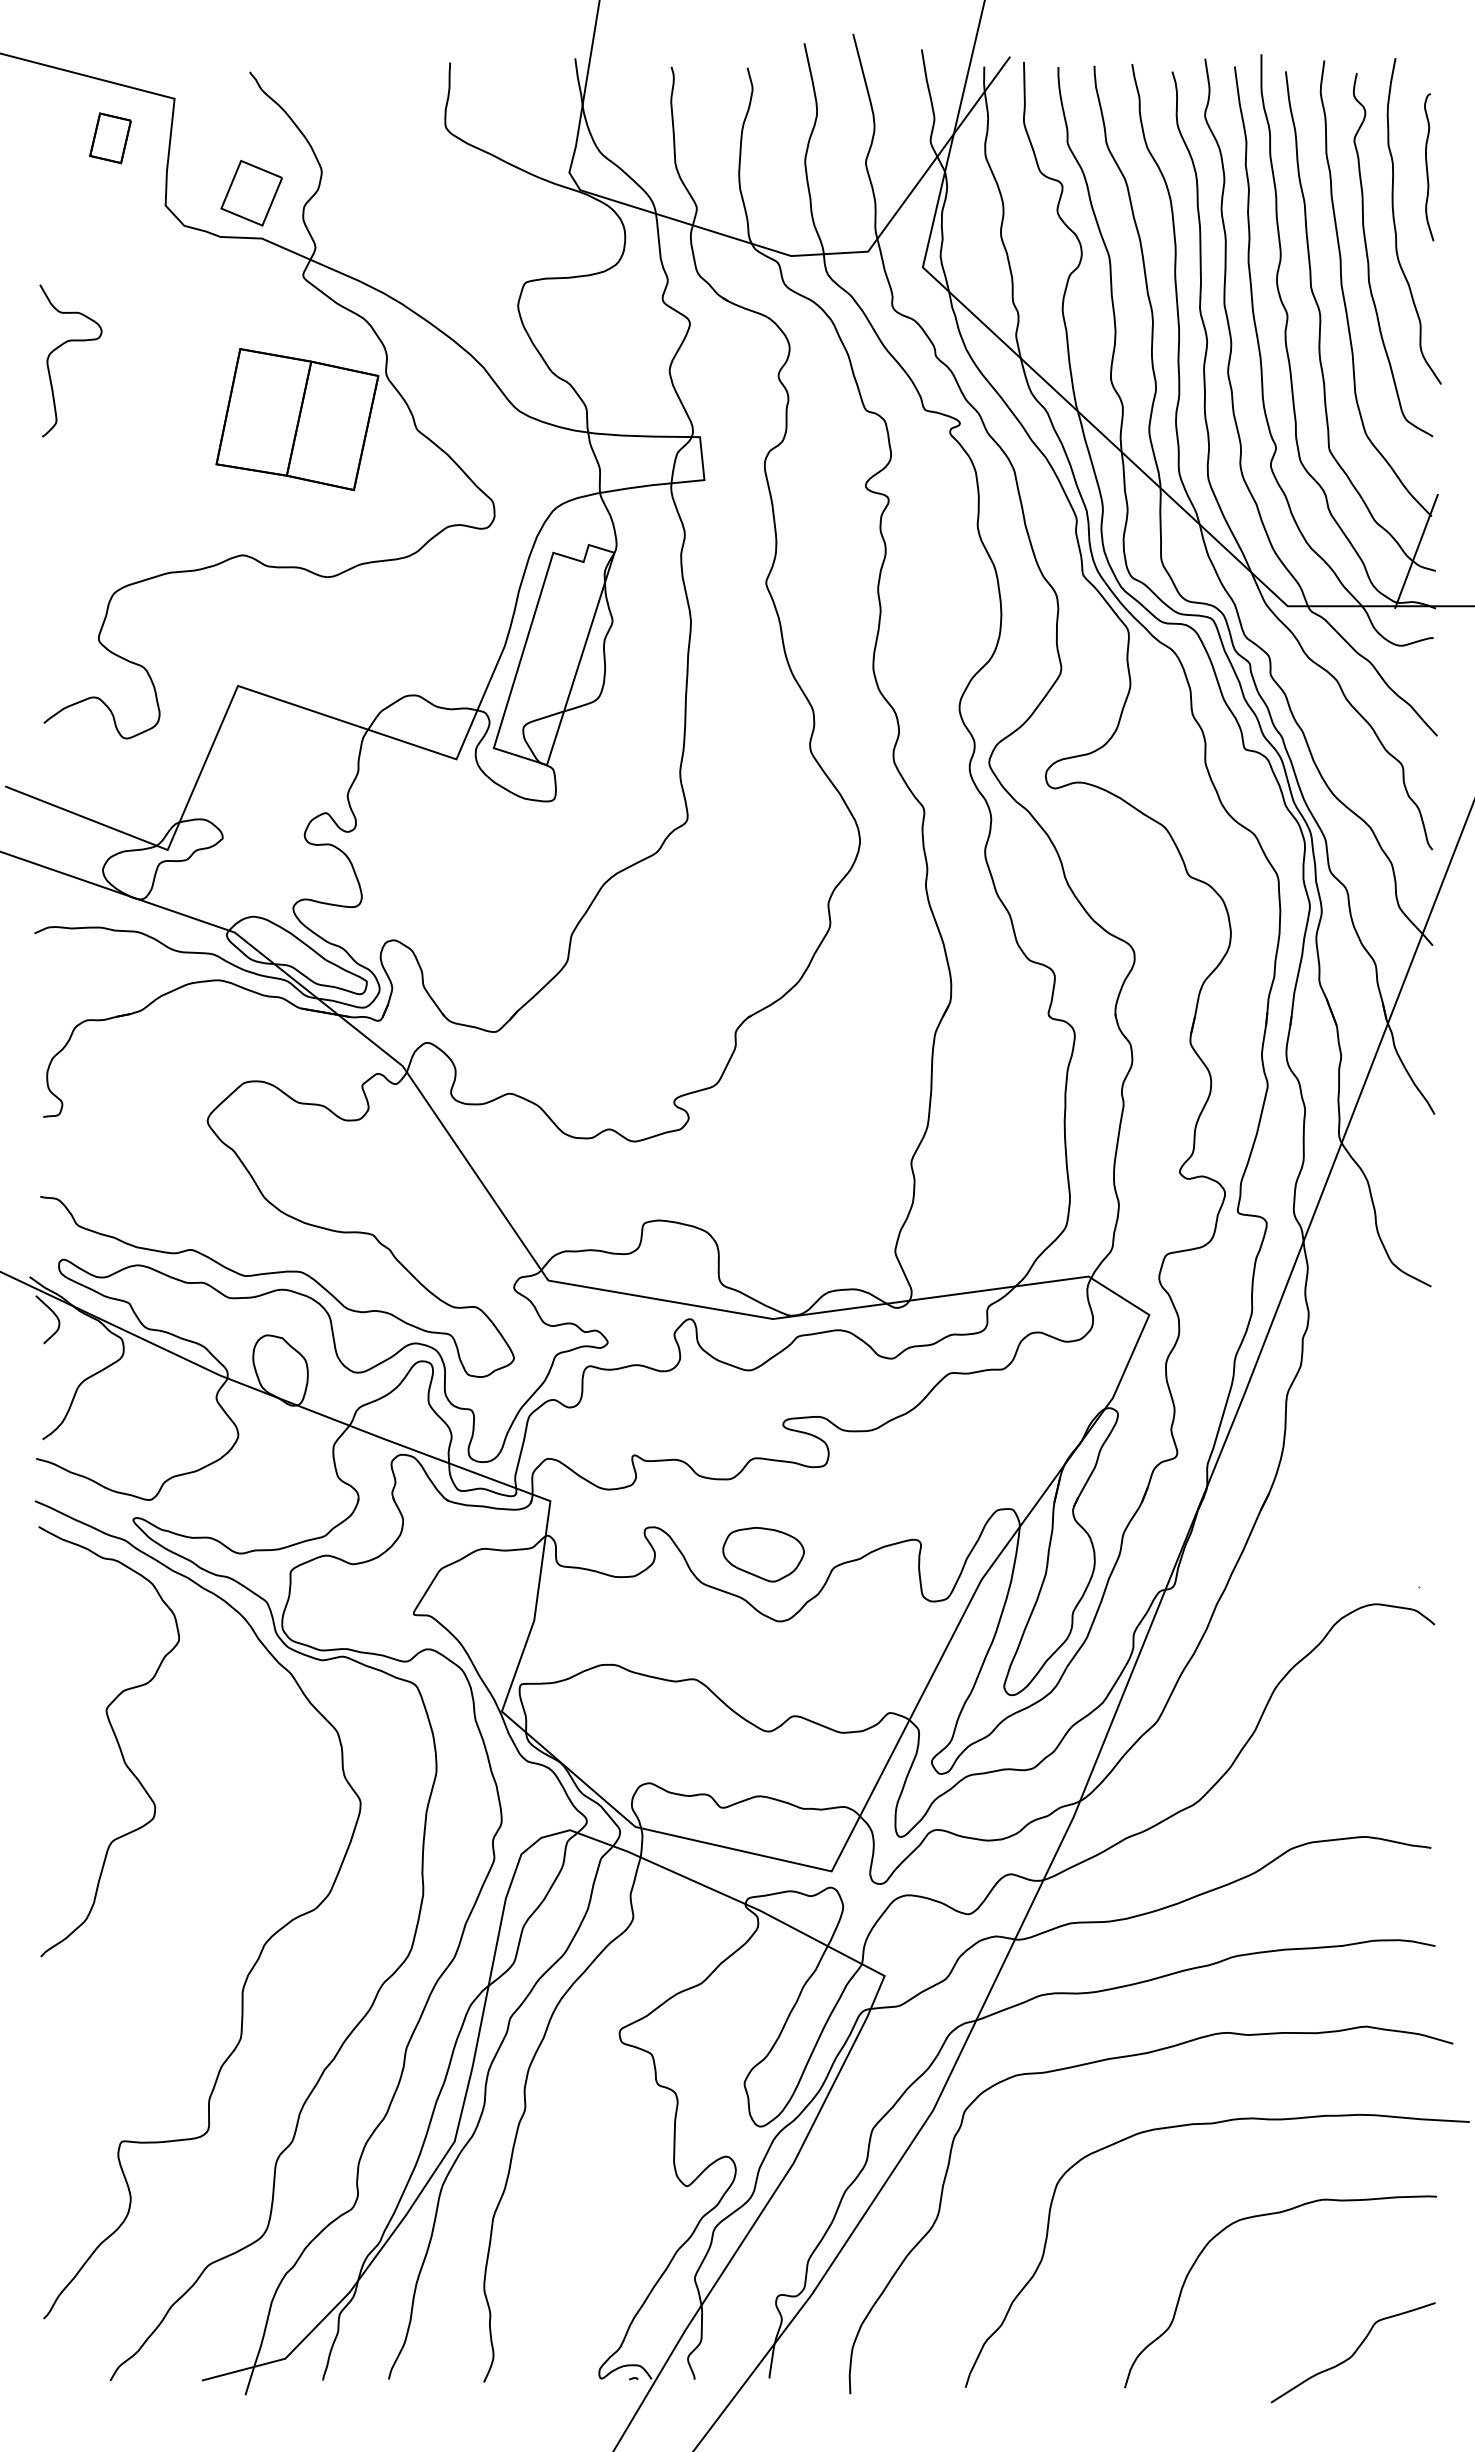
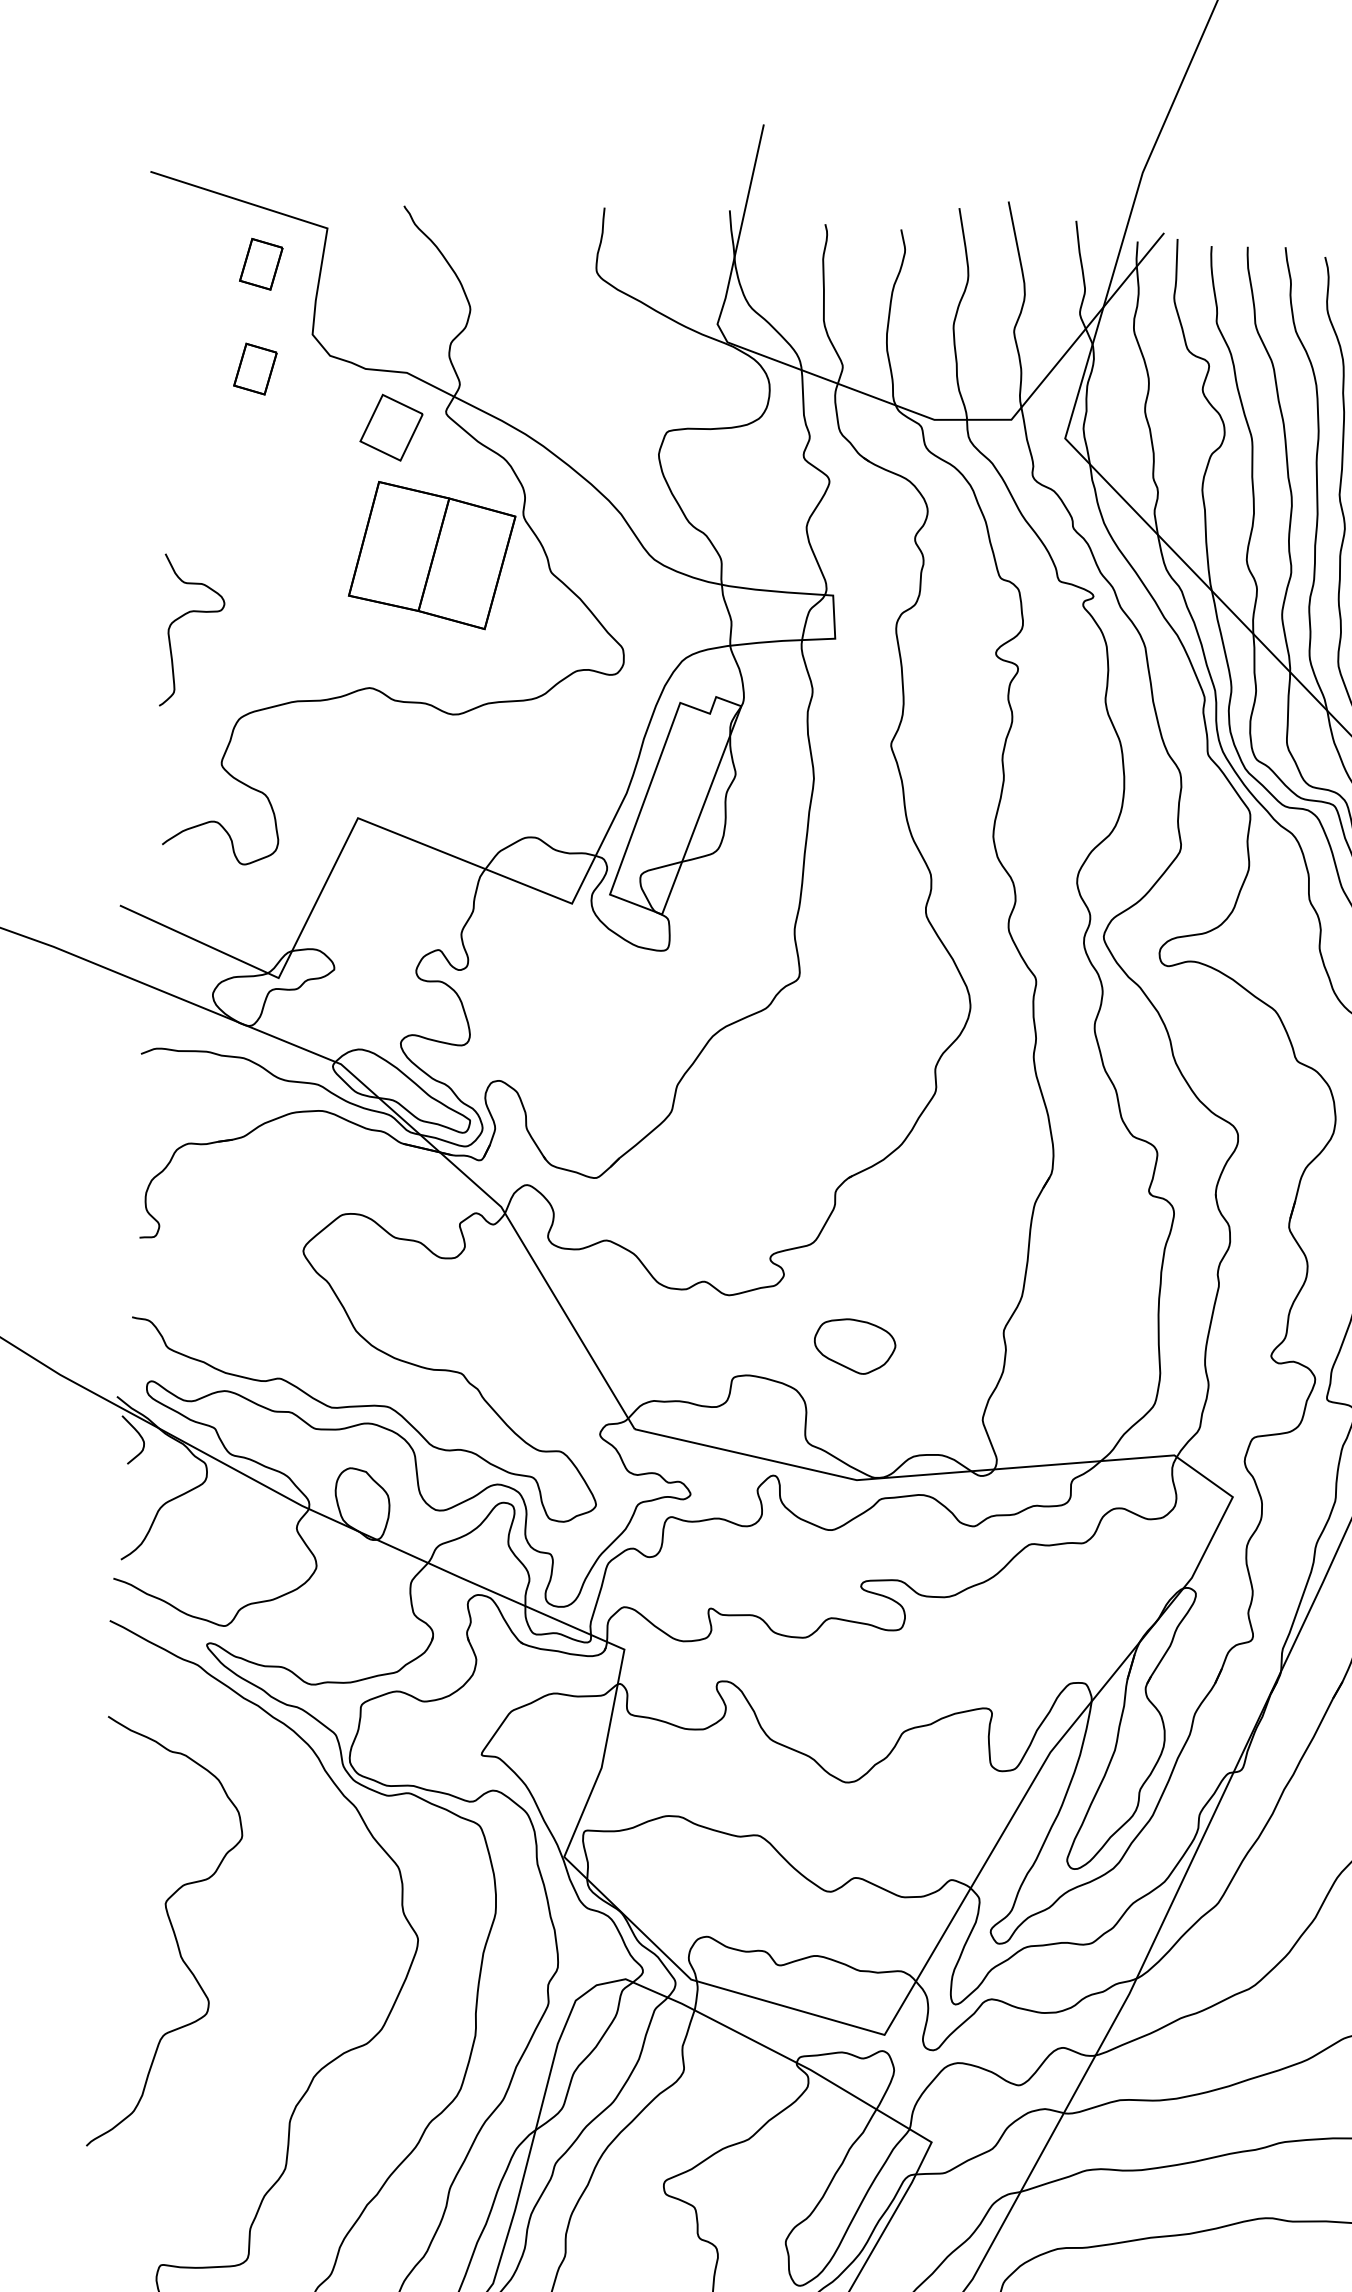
part: (251, 192) -> (391, 427), moved
part: (110, 243) -> (255, 369), added
curve: (61, 346) -> (183, 616), moved
part: (763, 1554) -> (854, 1346), moved
curve: (115, 1739) -> (172, 1933), moved

